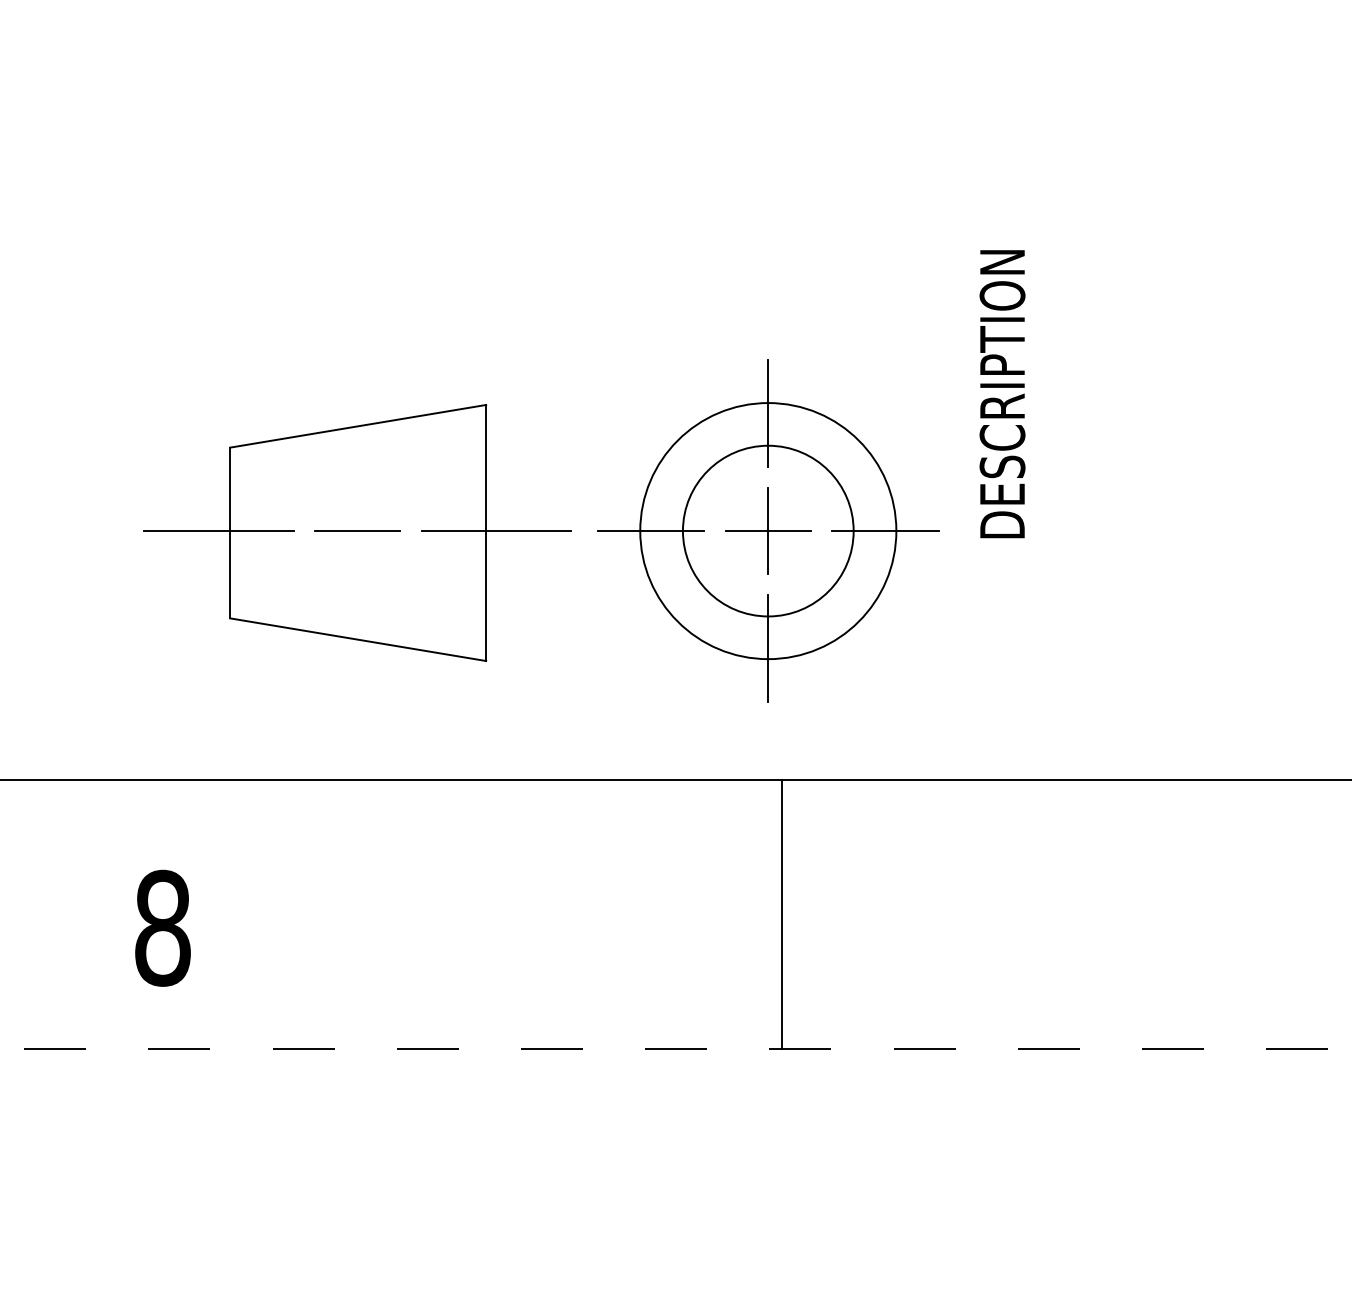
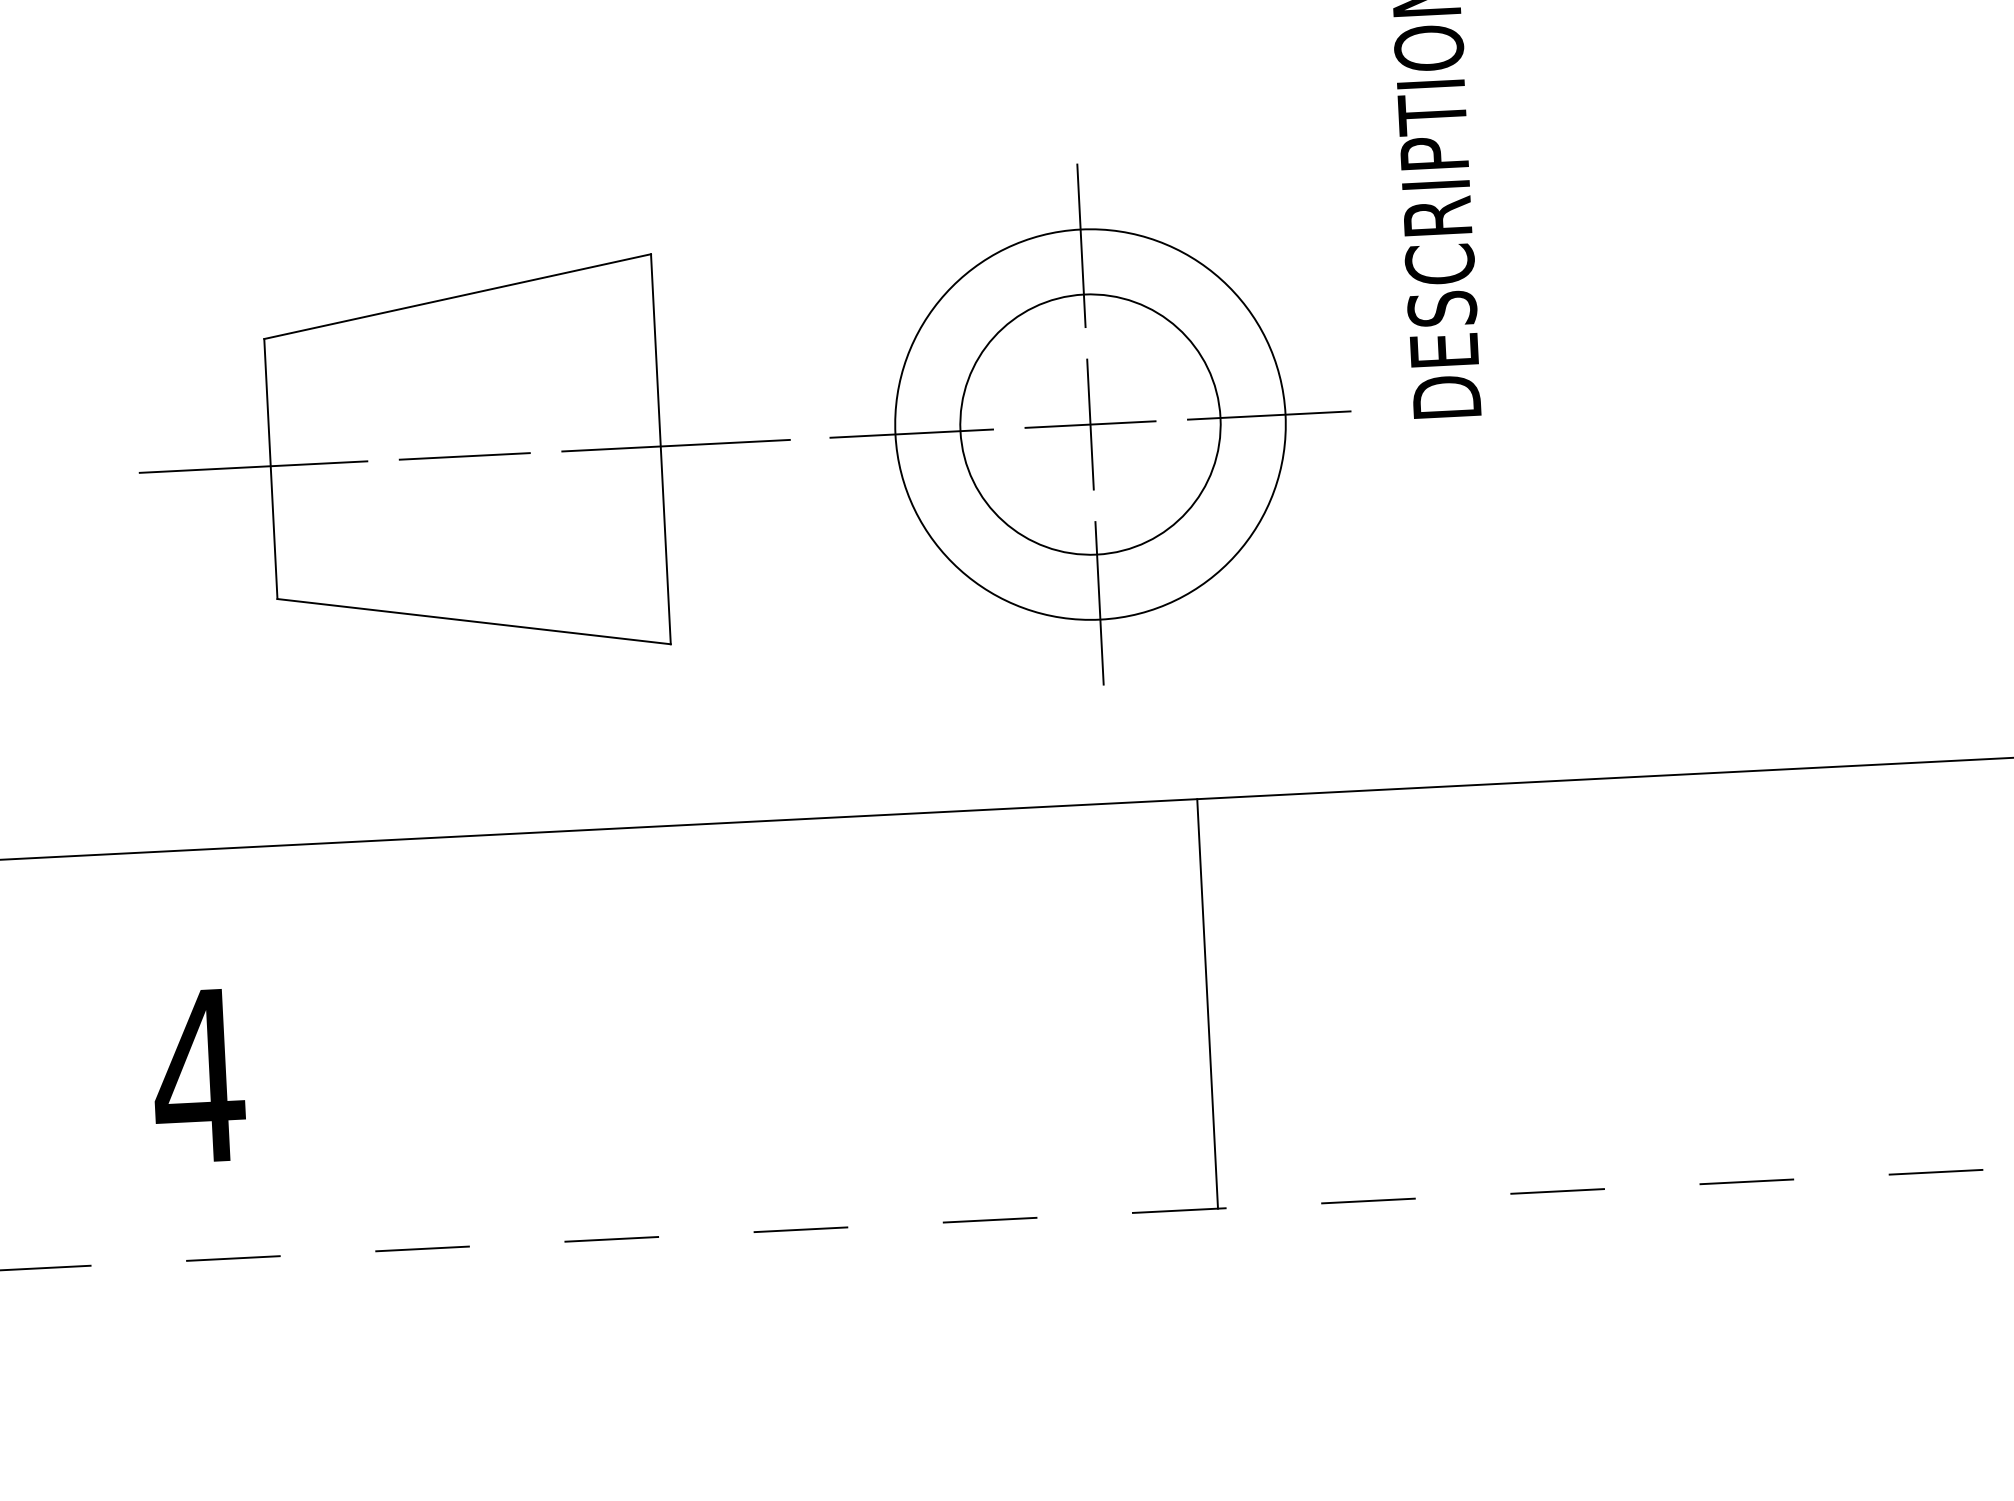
line: (781, 913) -> (1207, 1002), moved
text: (162, 927) -> (198, 1075), 8 -> 4

